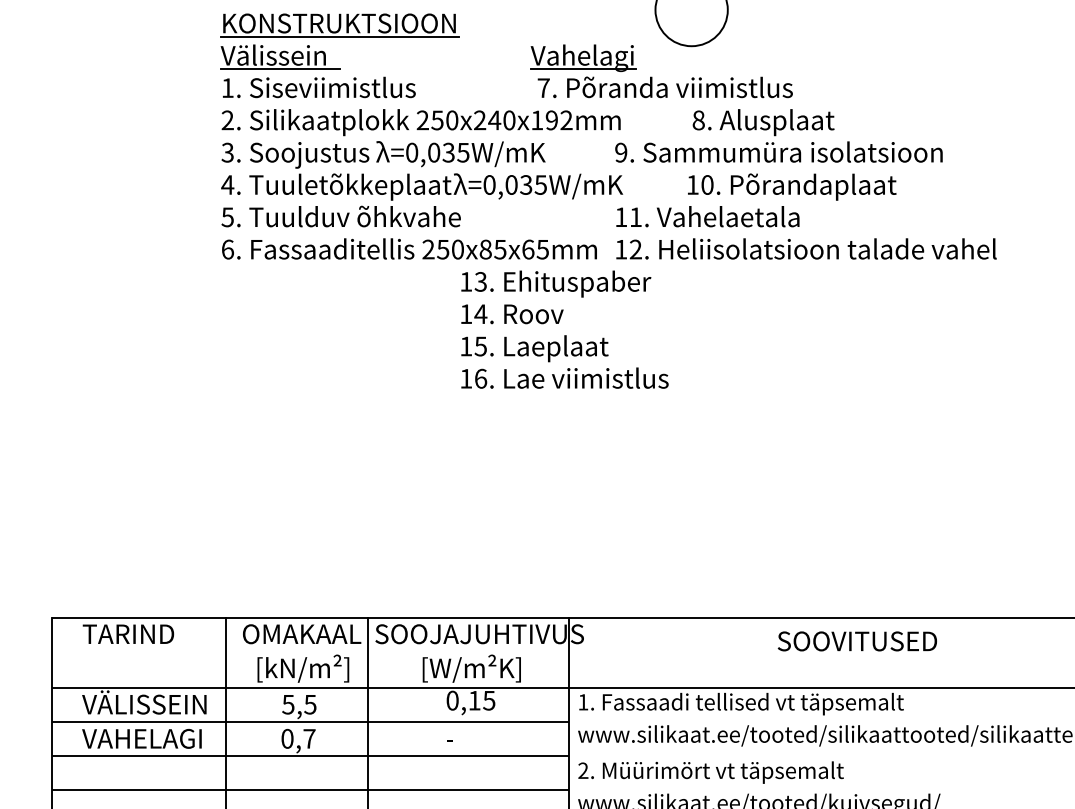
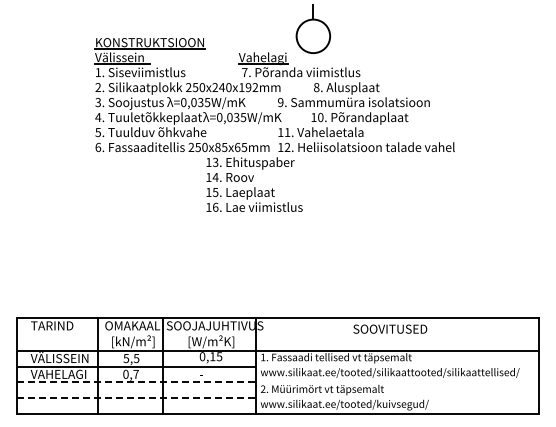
line: (310, 756) -> (136, 382), solid -> dashed
line: (310, 790) -> (136, 398), solid -> dashed

